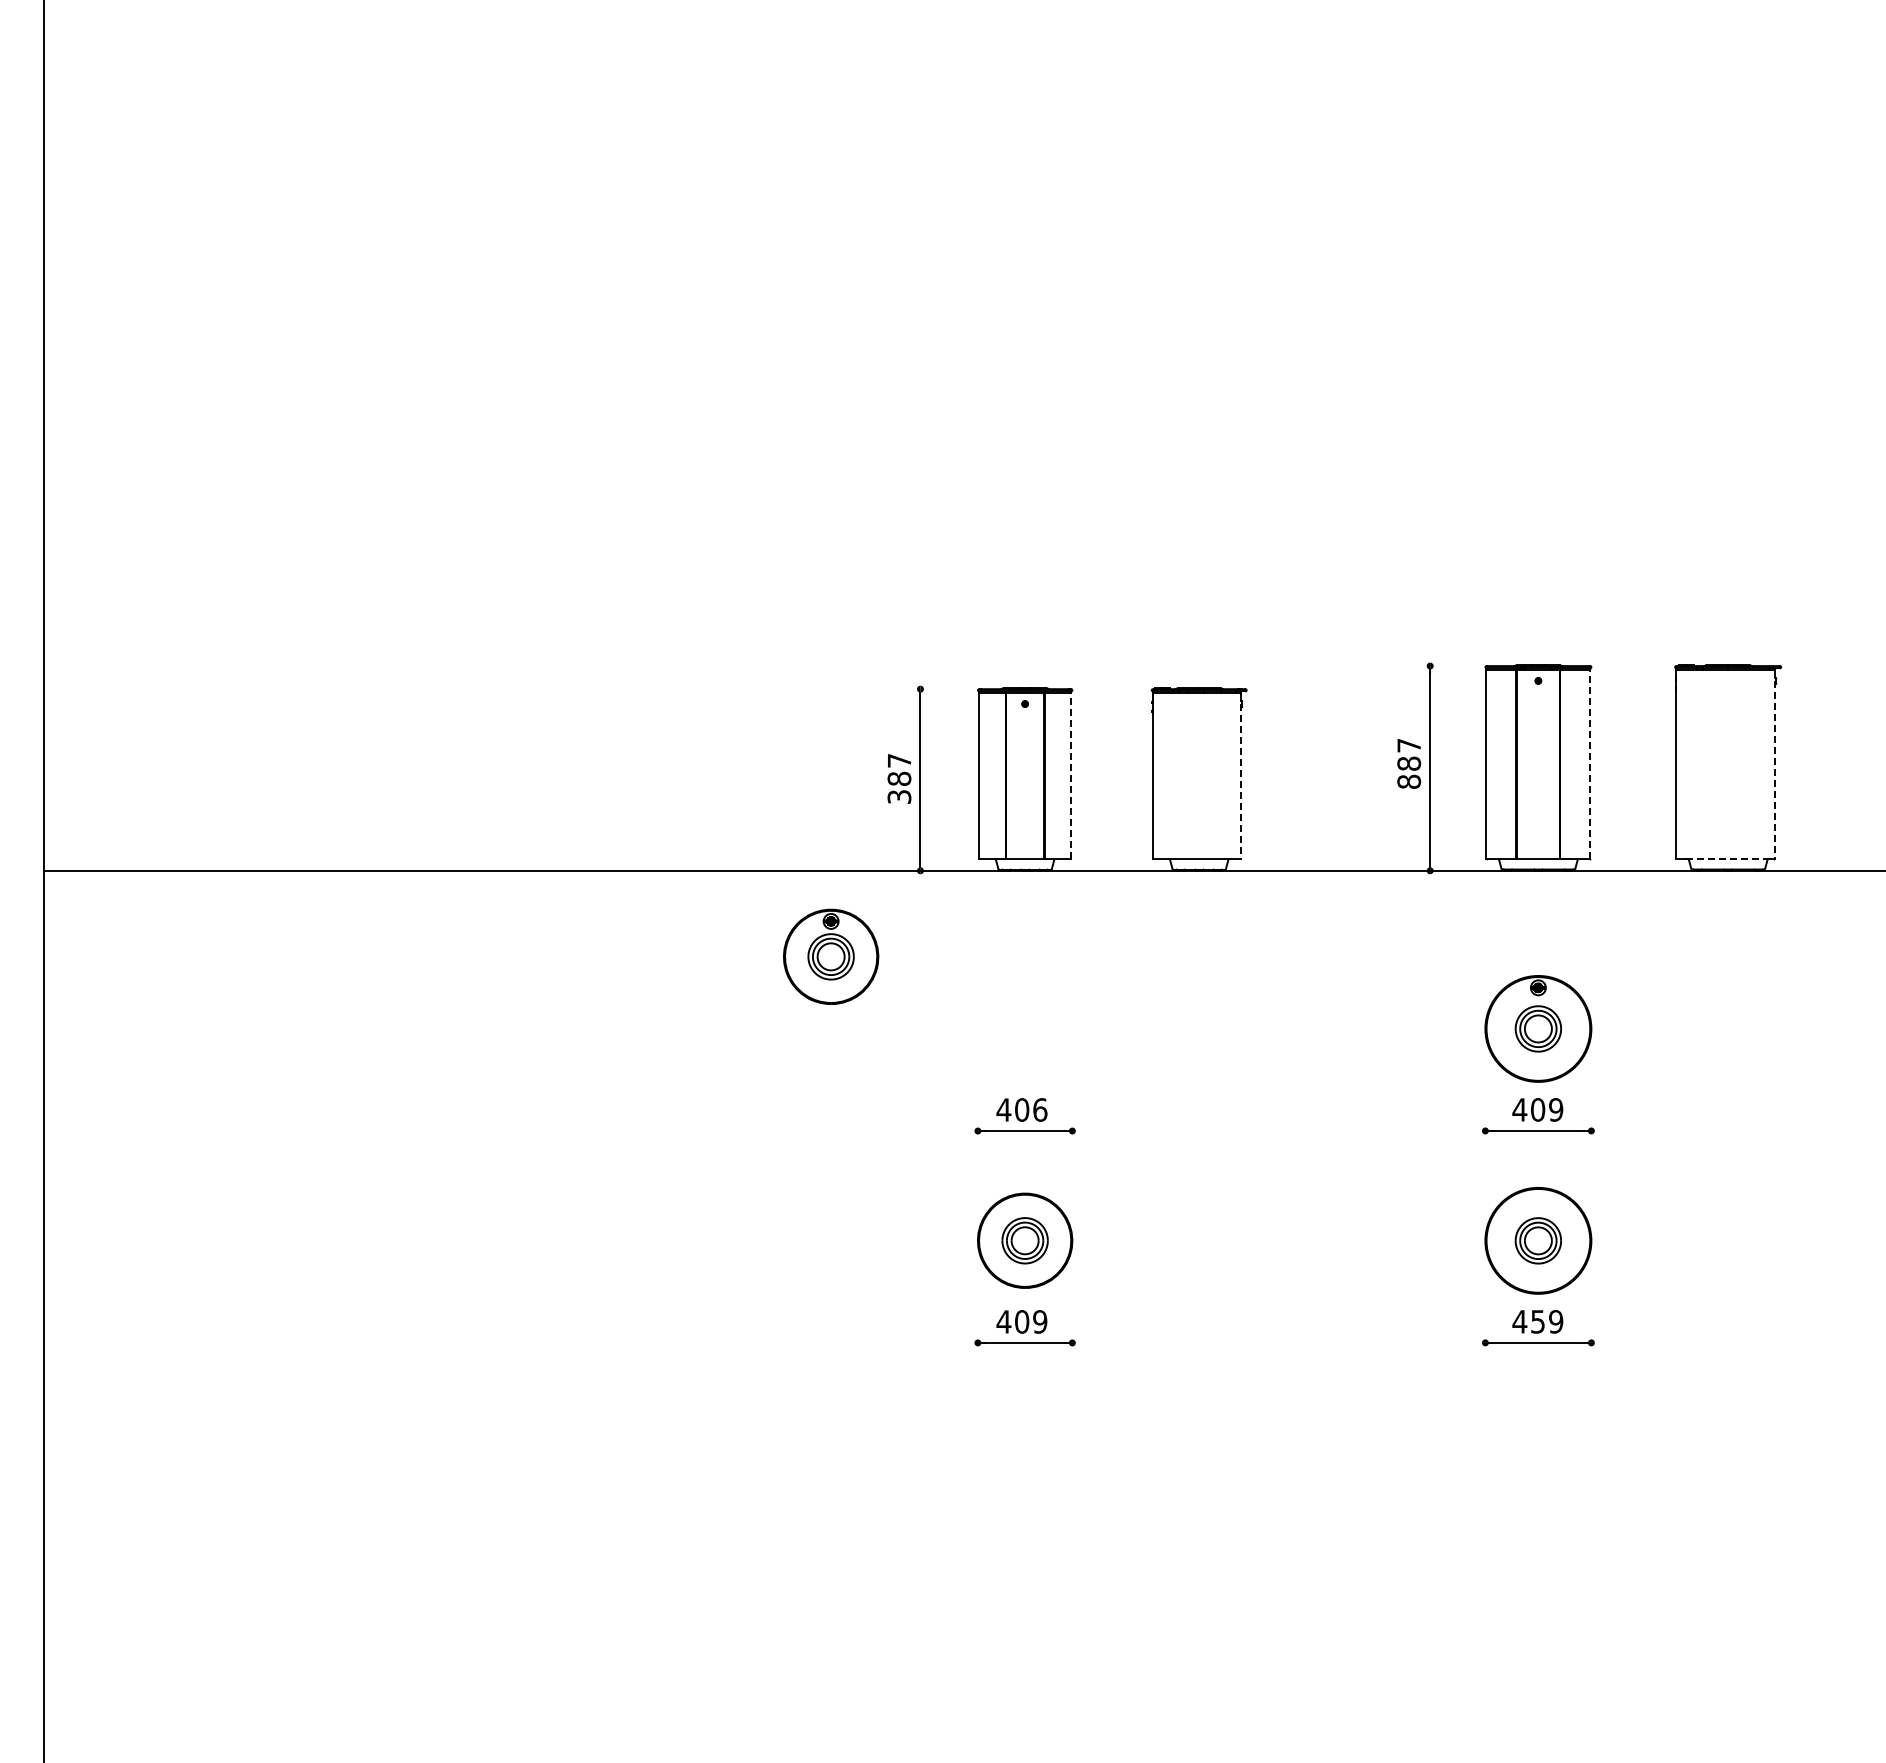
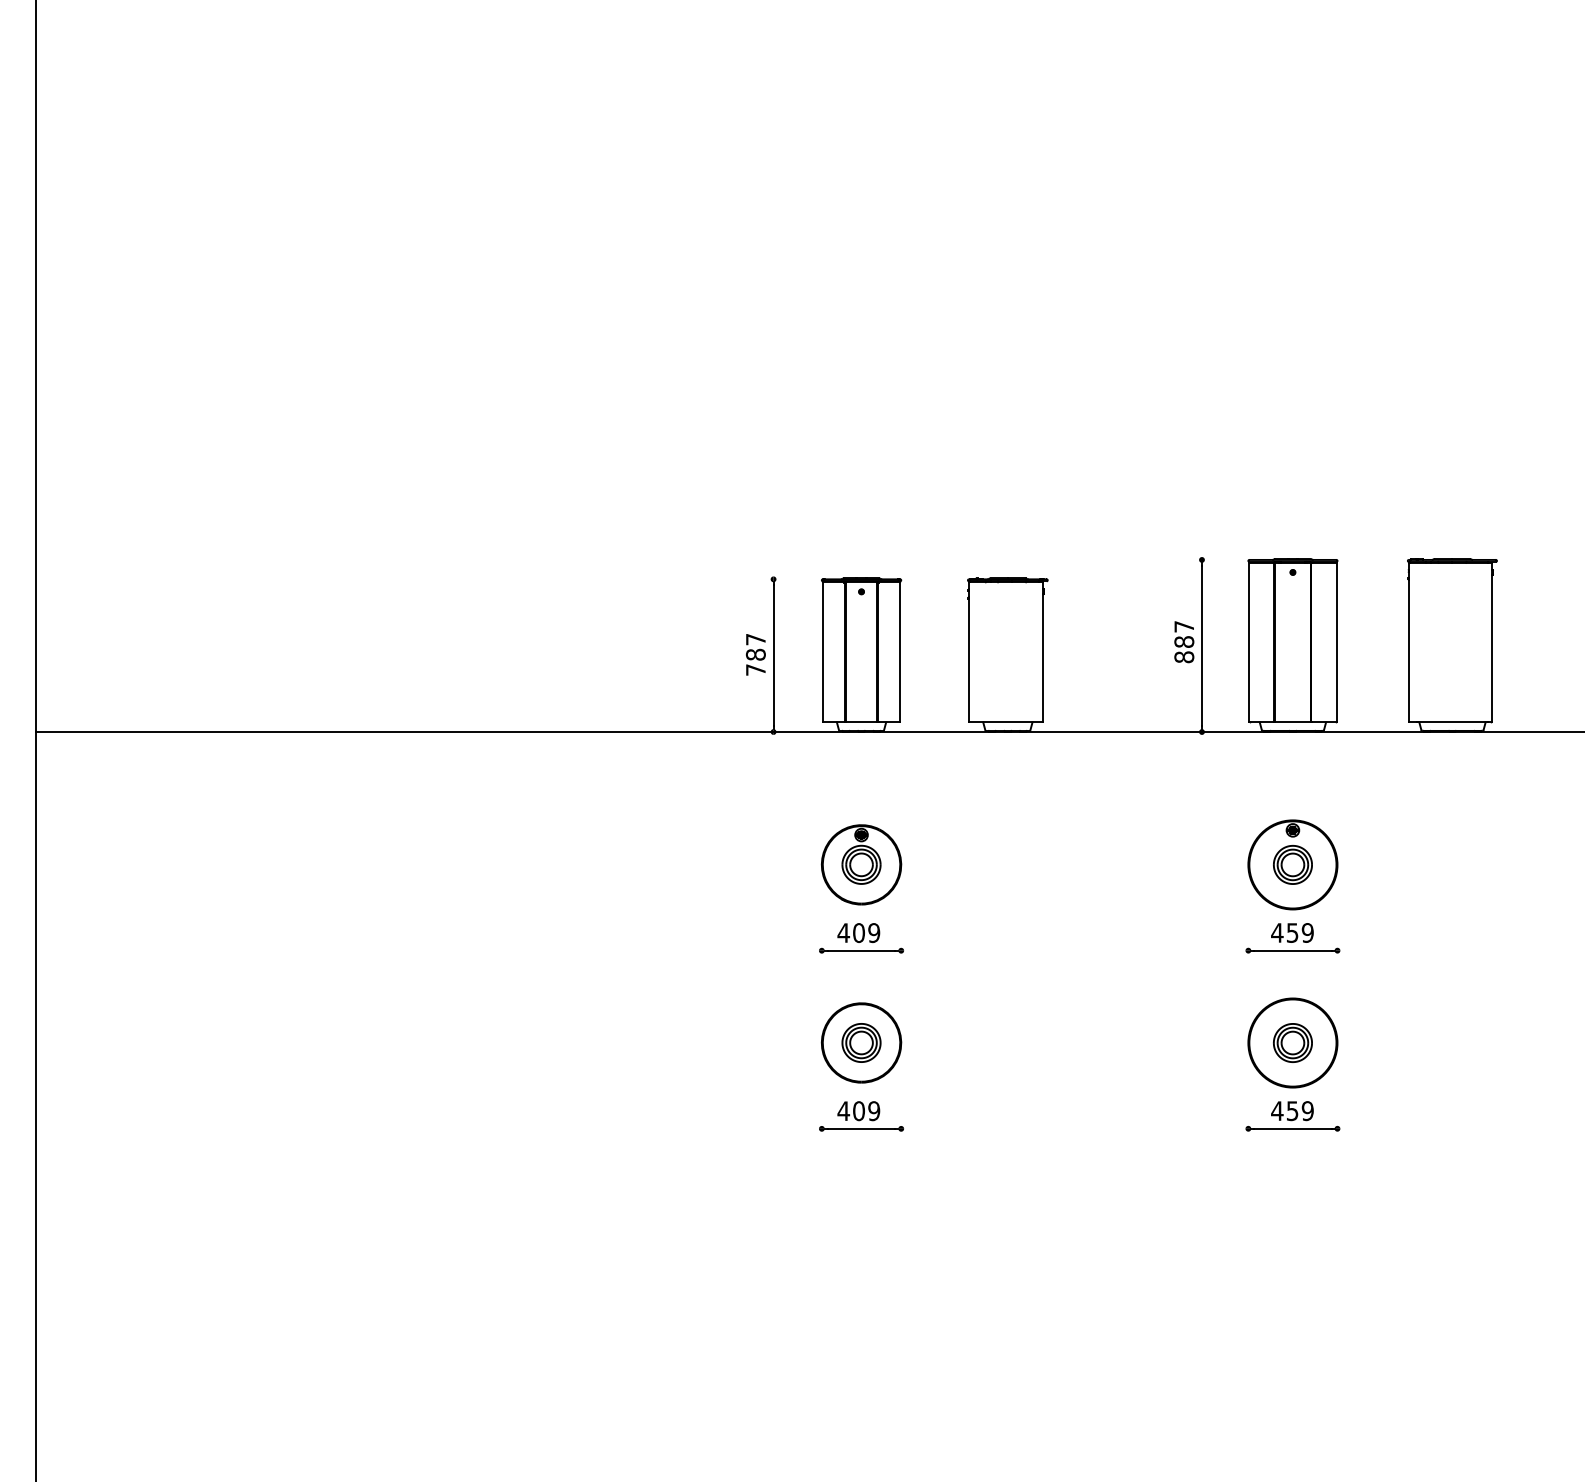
line: (1590, 764) -> (1336, 642), dashed -> solid
line: (1775, 764) -> (1492, 642), dashed -> solid
line: (1071, 775) -> (900, 651), dashed -> solid
line: (1241, 776) -> (1043, 652), dashed -> solid
text: (899, 796) -> (755, 669), 387 -> 787
line: (1728, 859) -> (1452, 722), dashed -> solid
part: (831, 956) -> (861, 864), moved
text: (1040, 1109) -> (874, 932), 406 -> 409
text: (1538, 1109) -> (1293, 932), 409 -> 459

